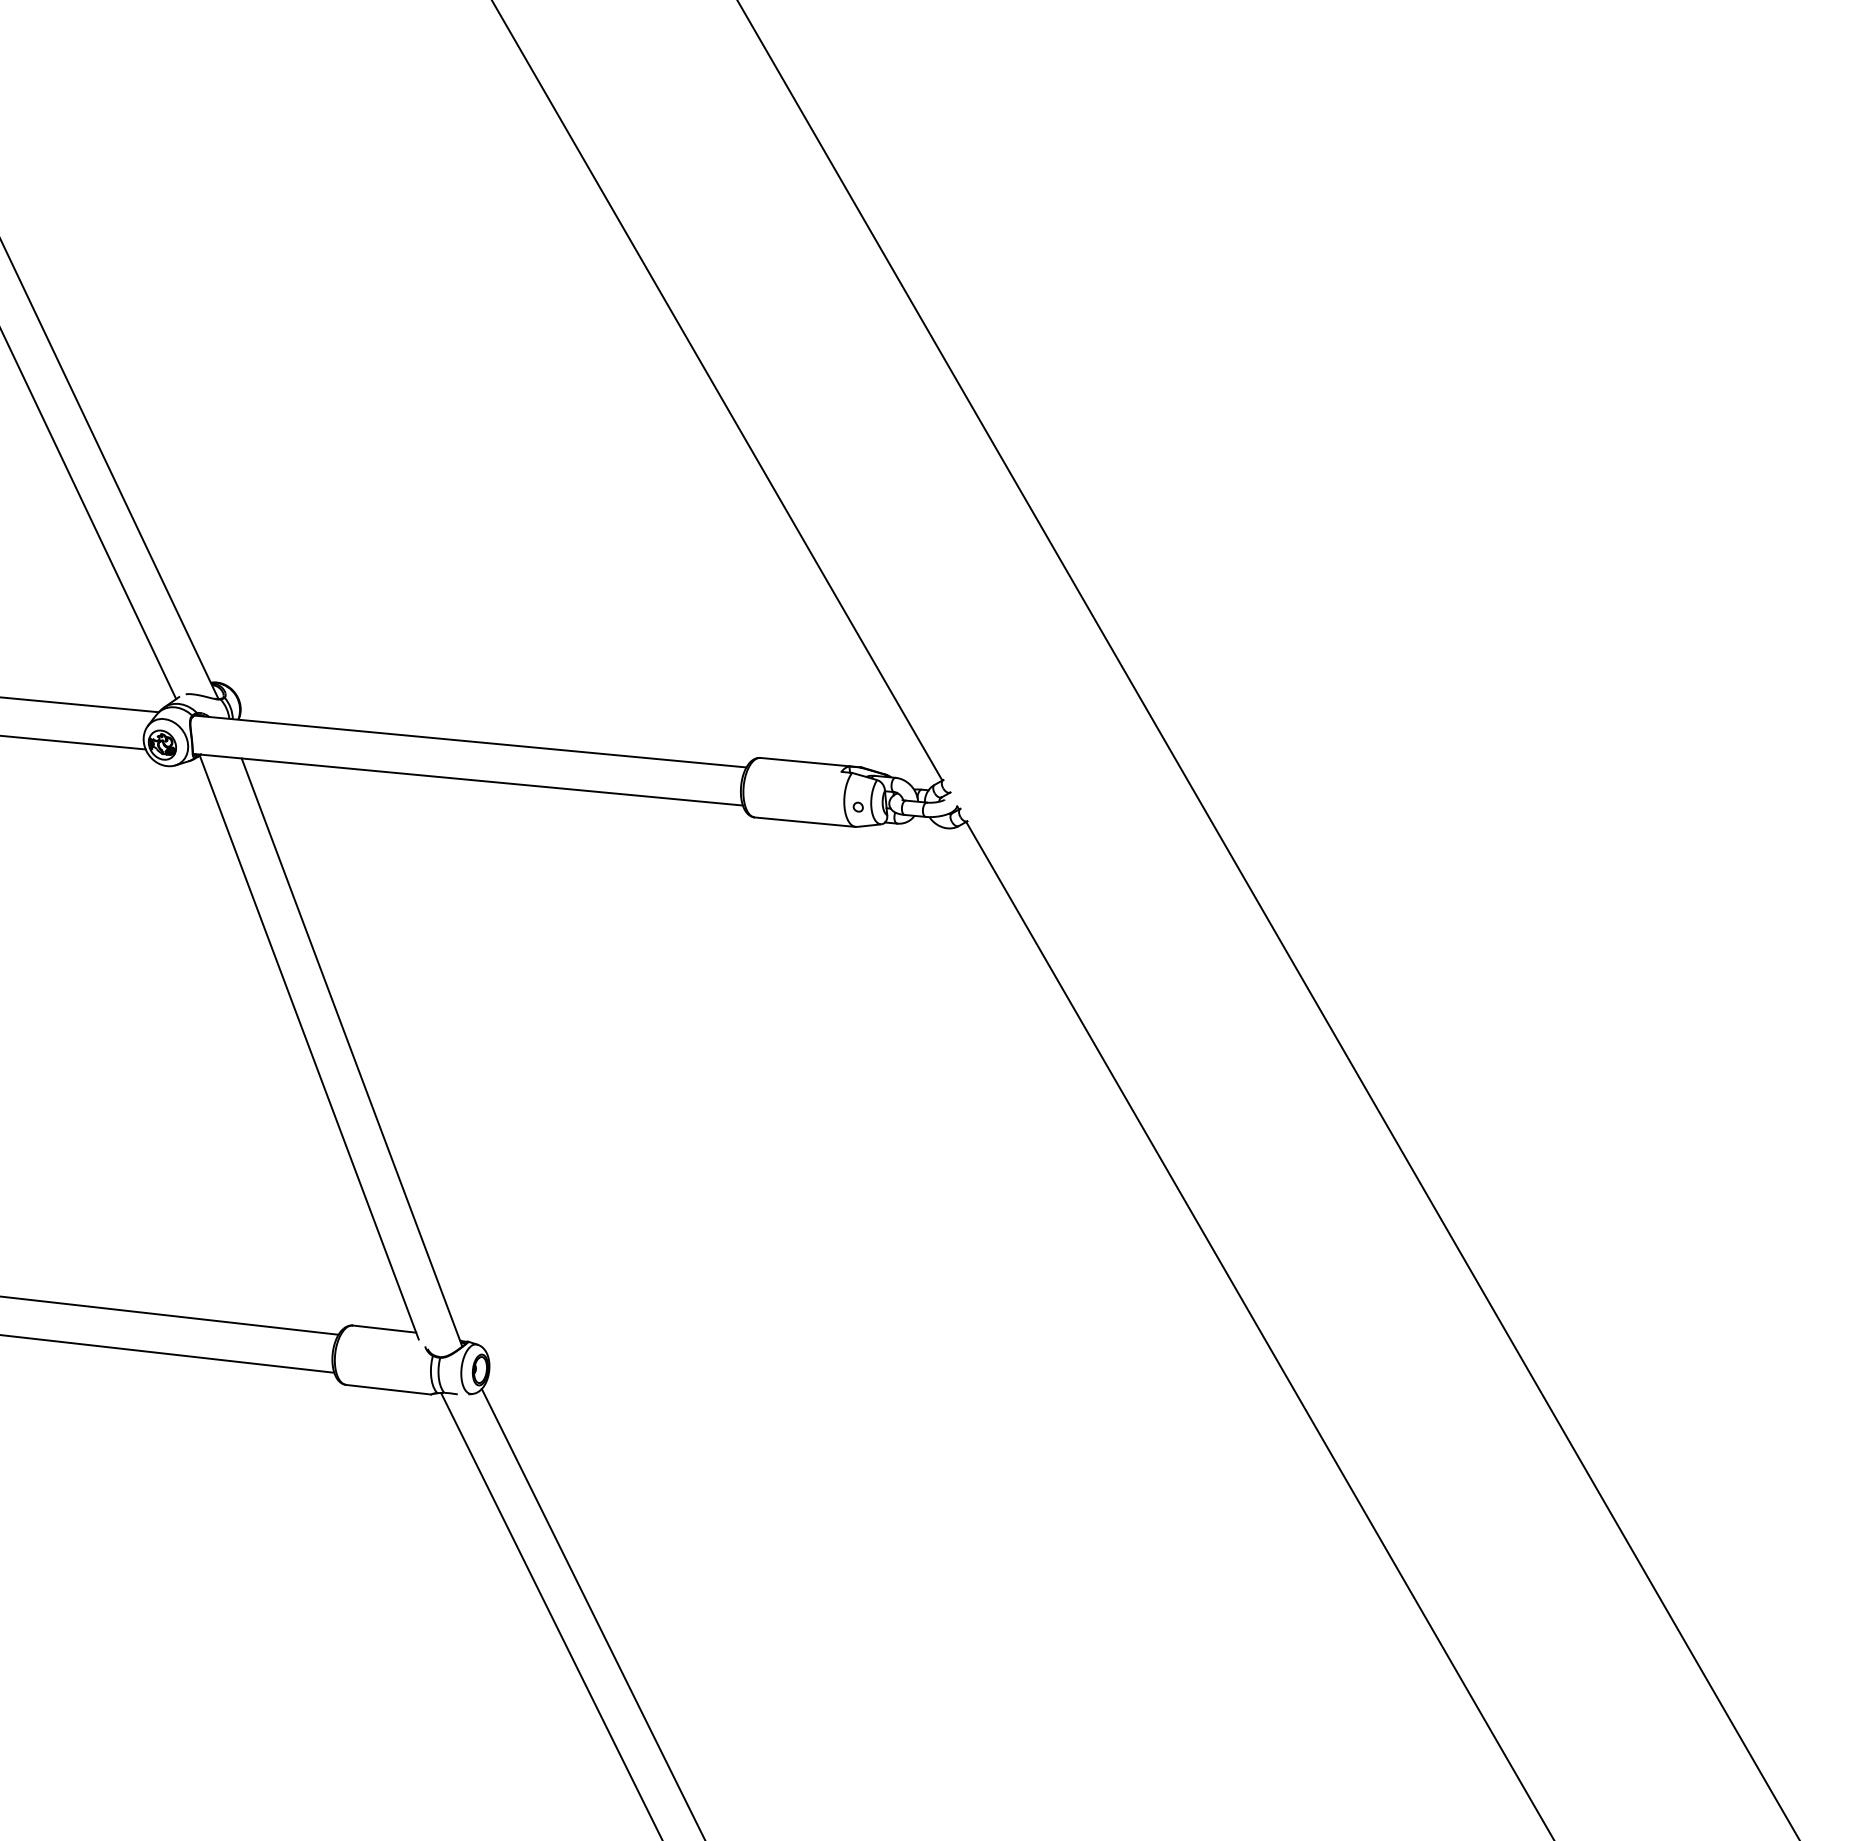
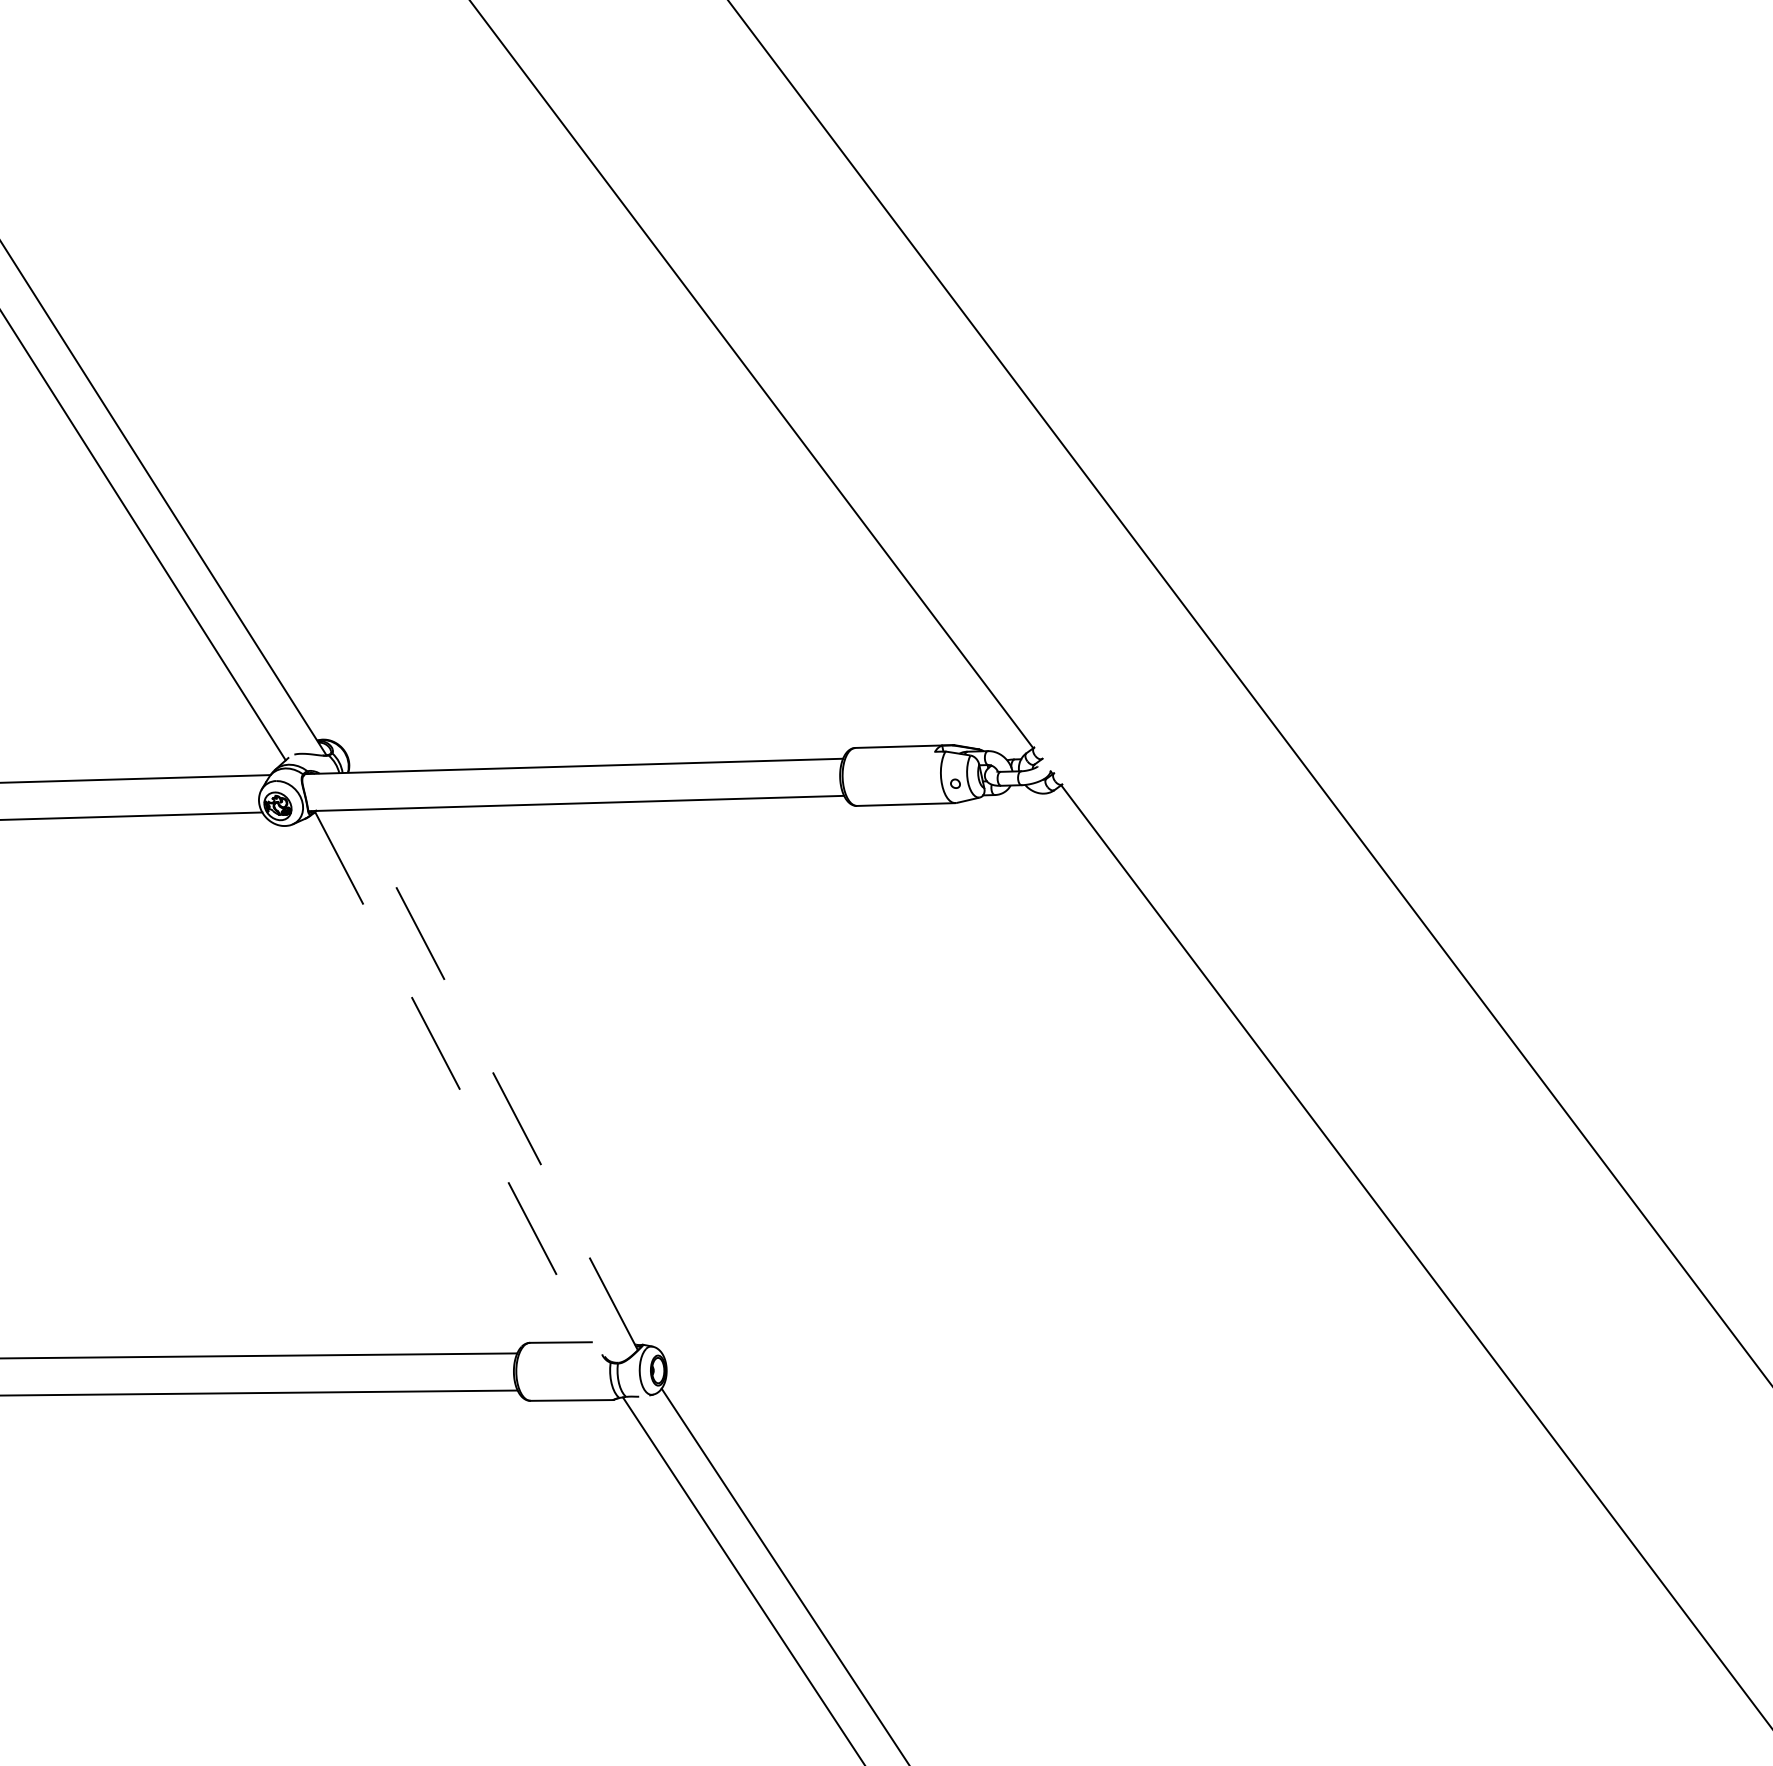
line: (309, 1047) -> (455, 1080), solid -> dashed
line: (351, 1052) -> (496, 1080), solid -> dashed

